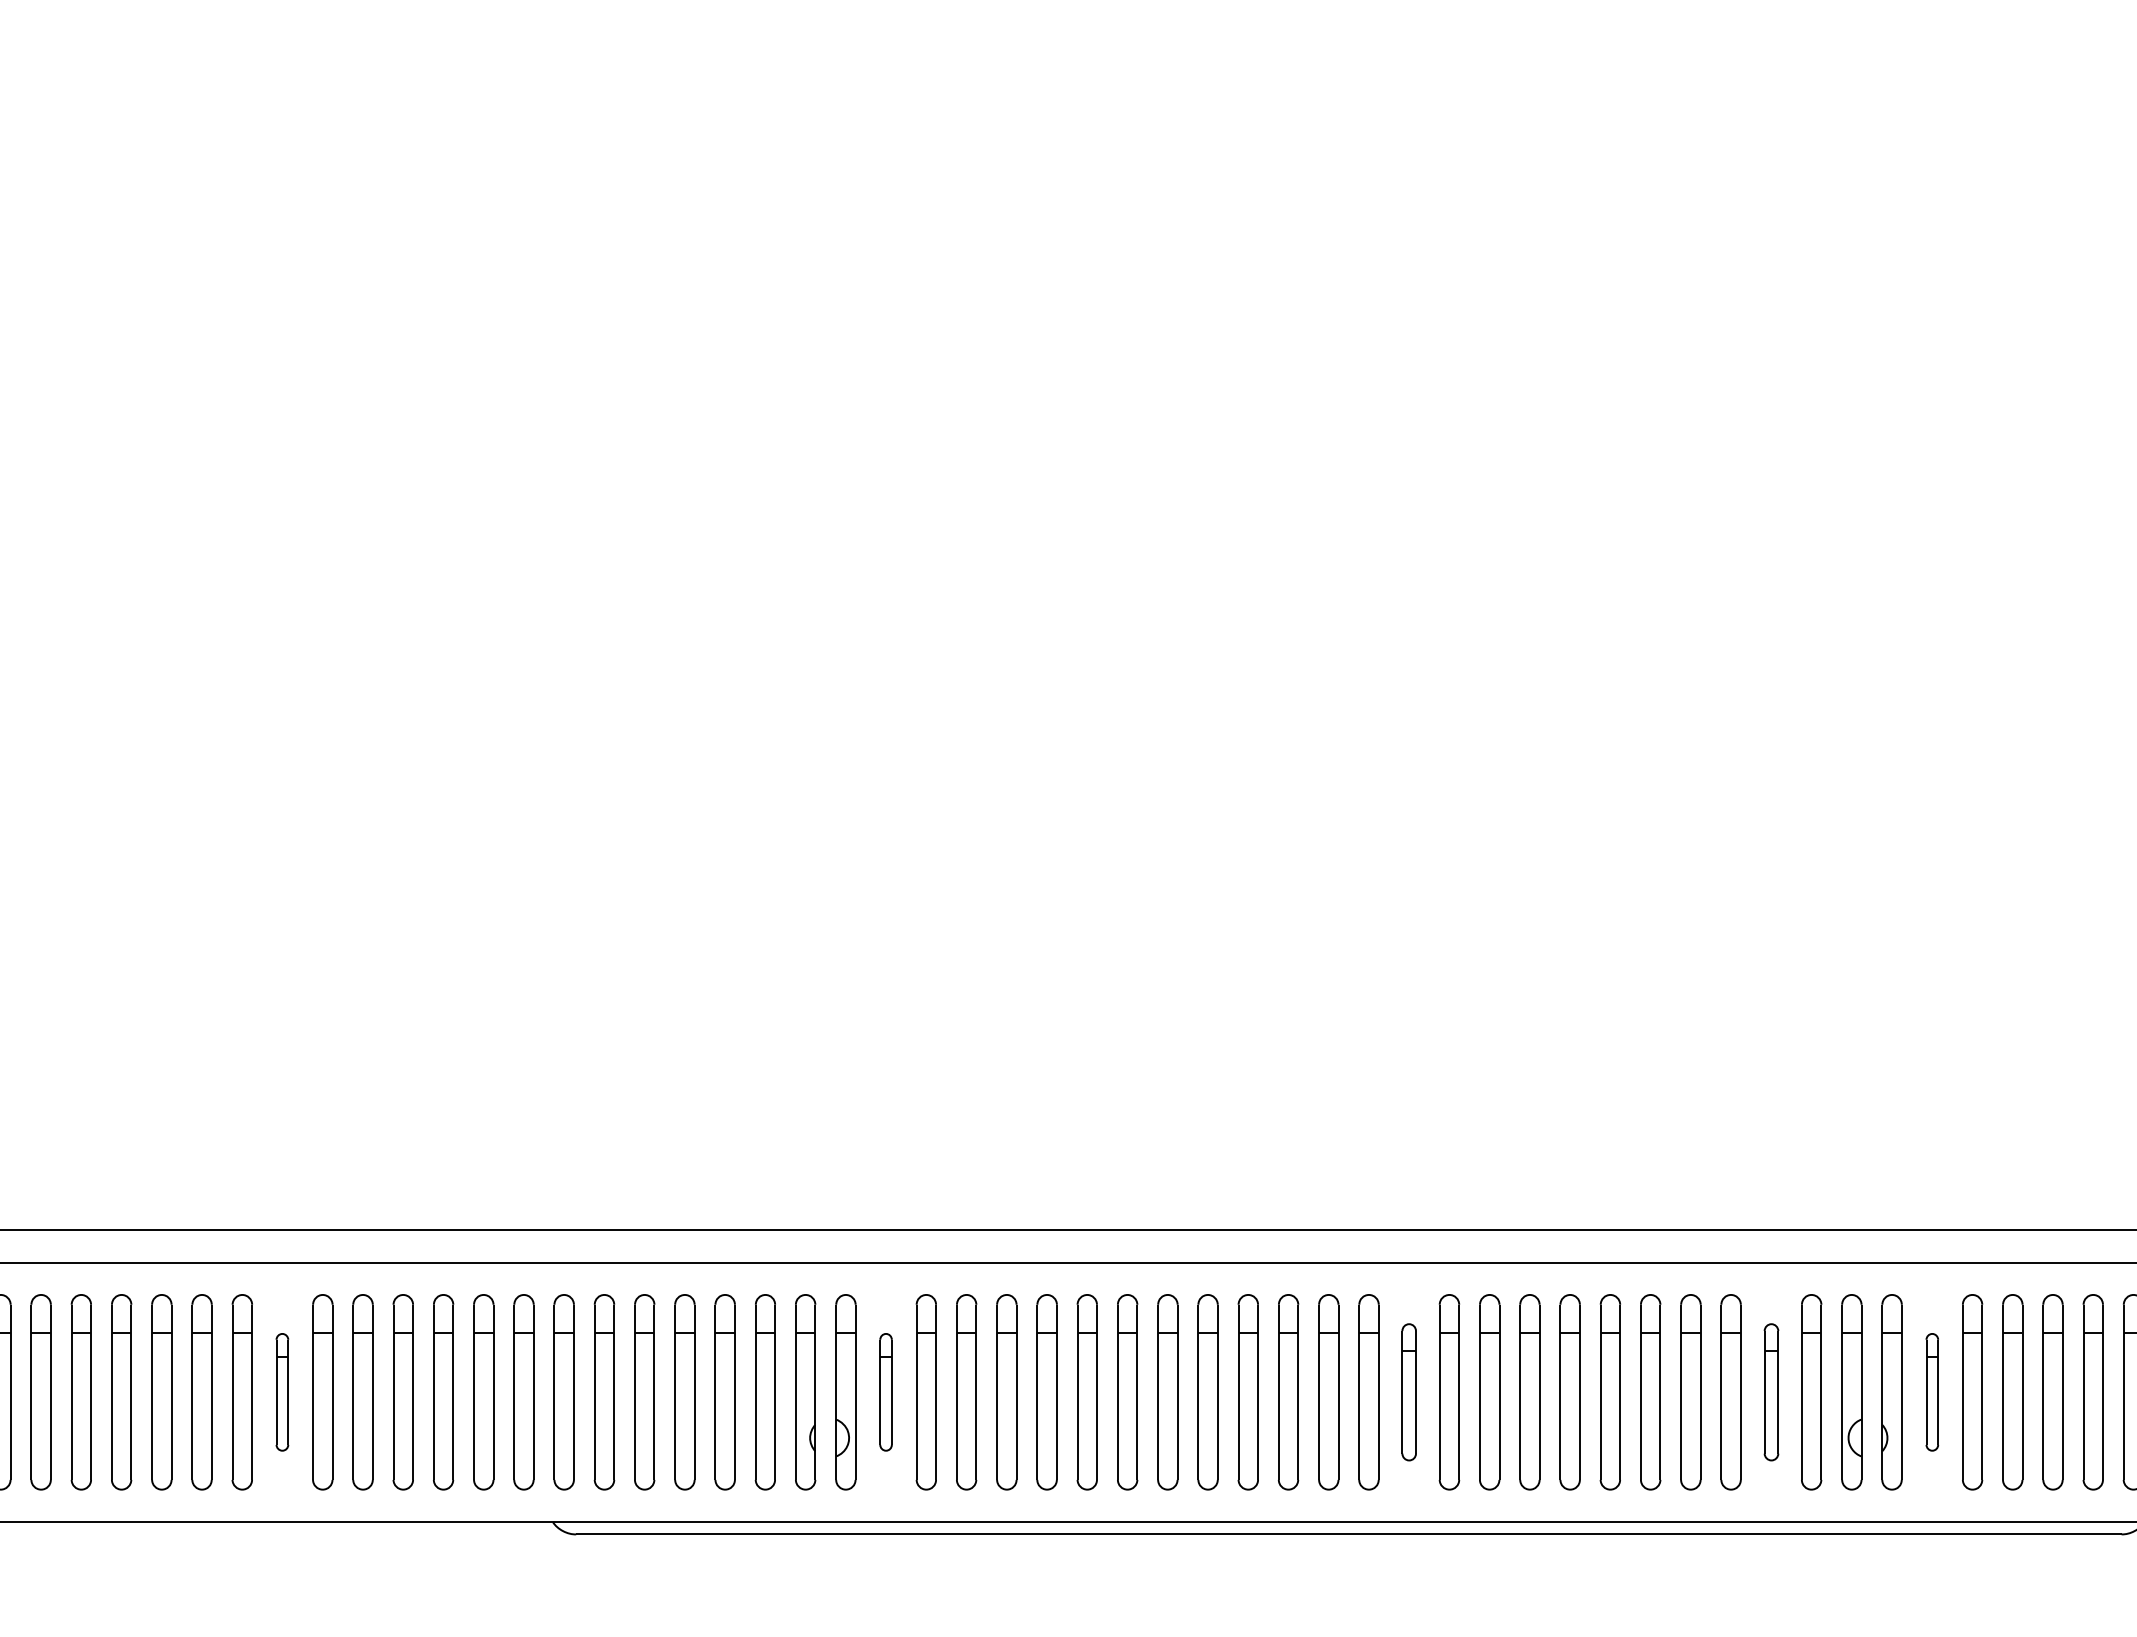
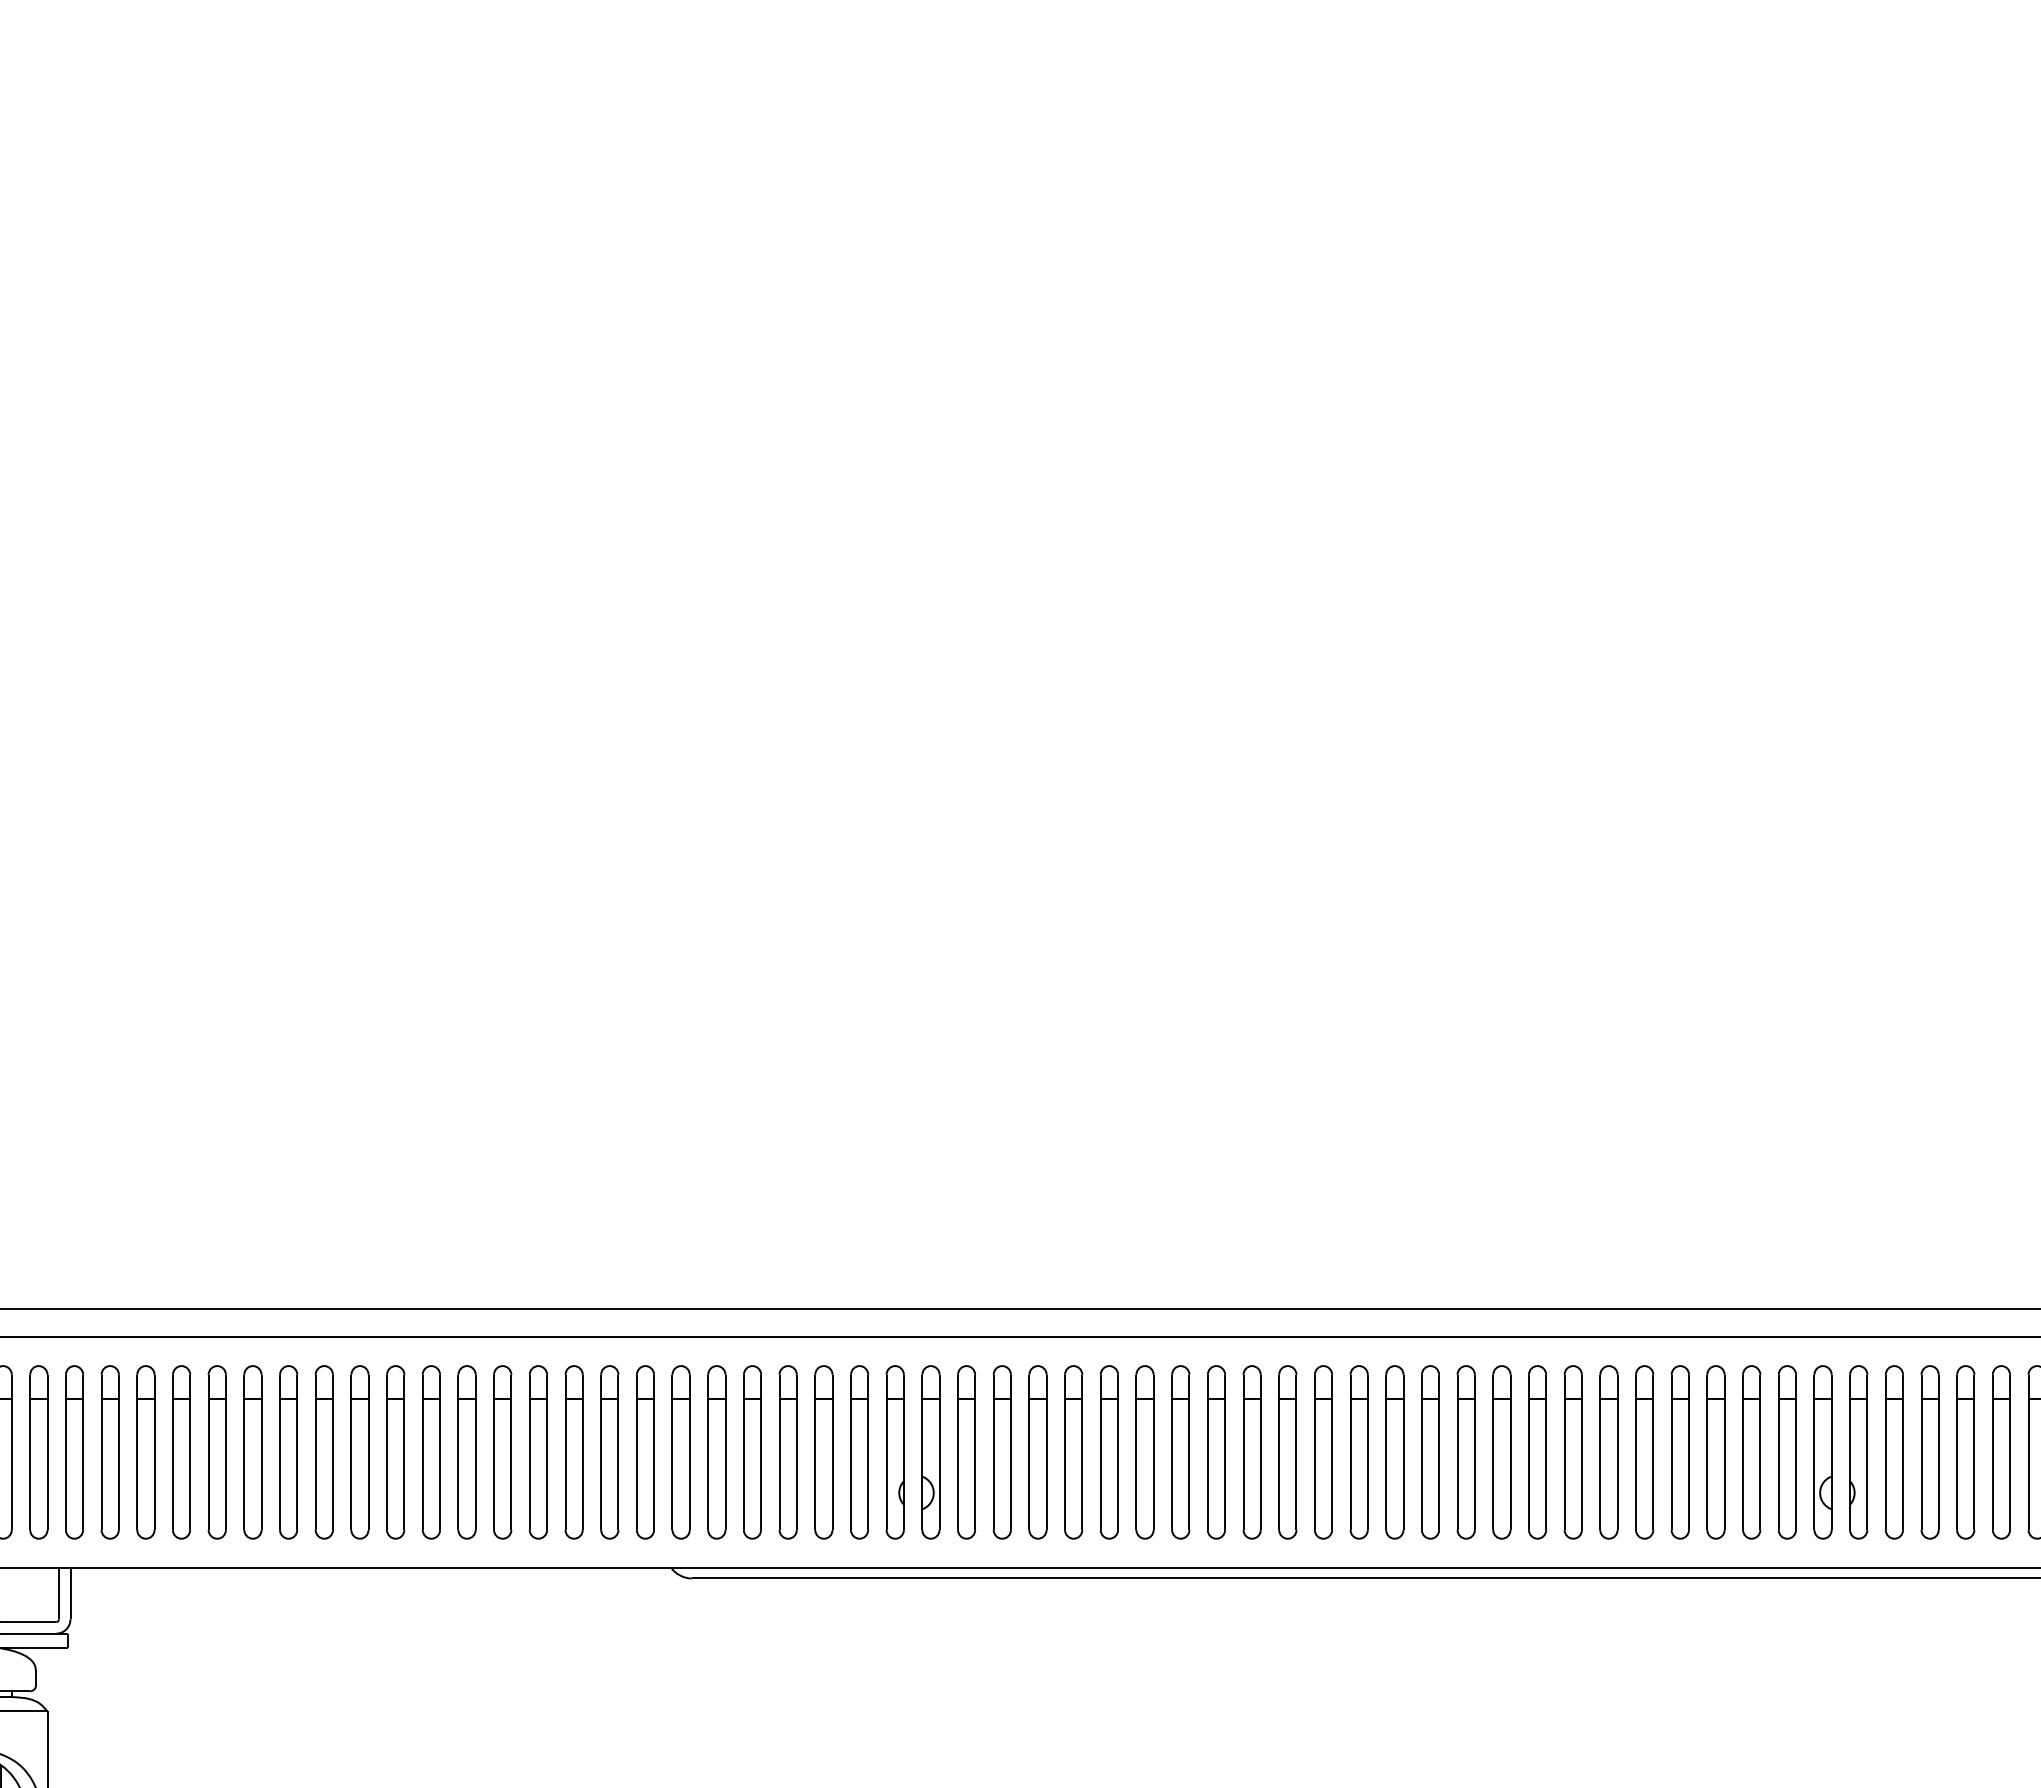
part: (281, 1392) -> (430, 1452), size x1.67
part: (885, 1392) -> (966, 1452), size x1.67
part: (1409, 1392) -> (1430, 1452), size x1.43
part: (1771, 1392) -> (1751, 1452), size x1.43
part: (1932, 1392) -> (1894, 1452), size x1.67

